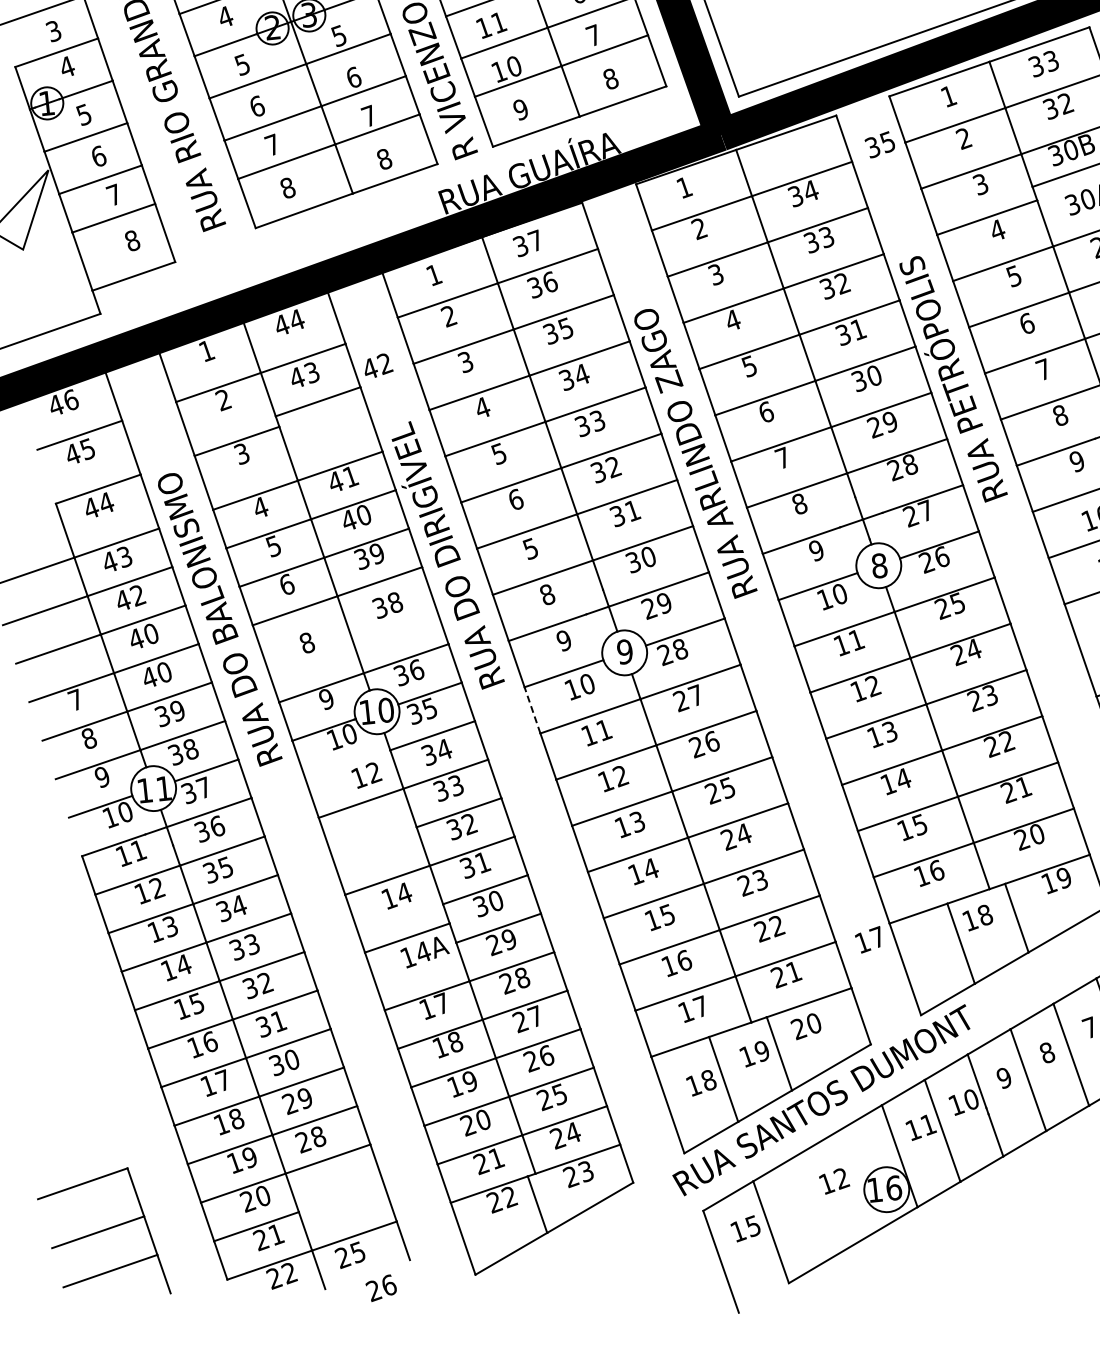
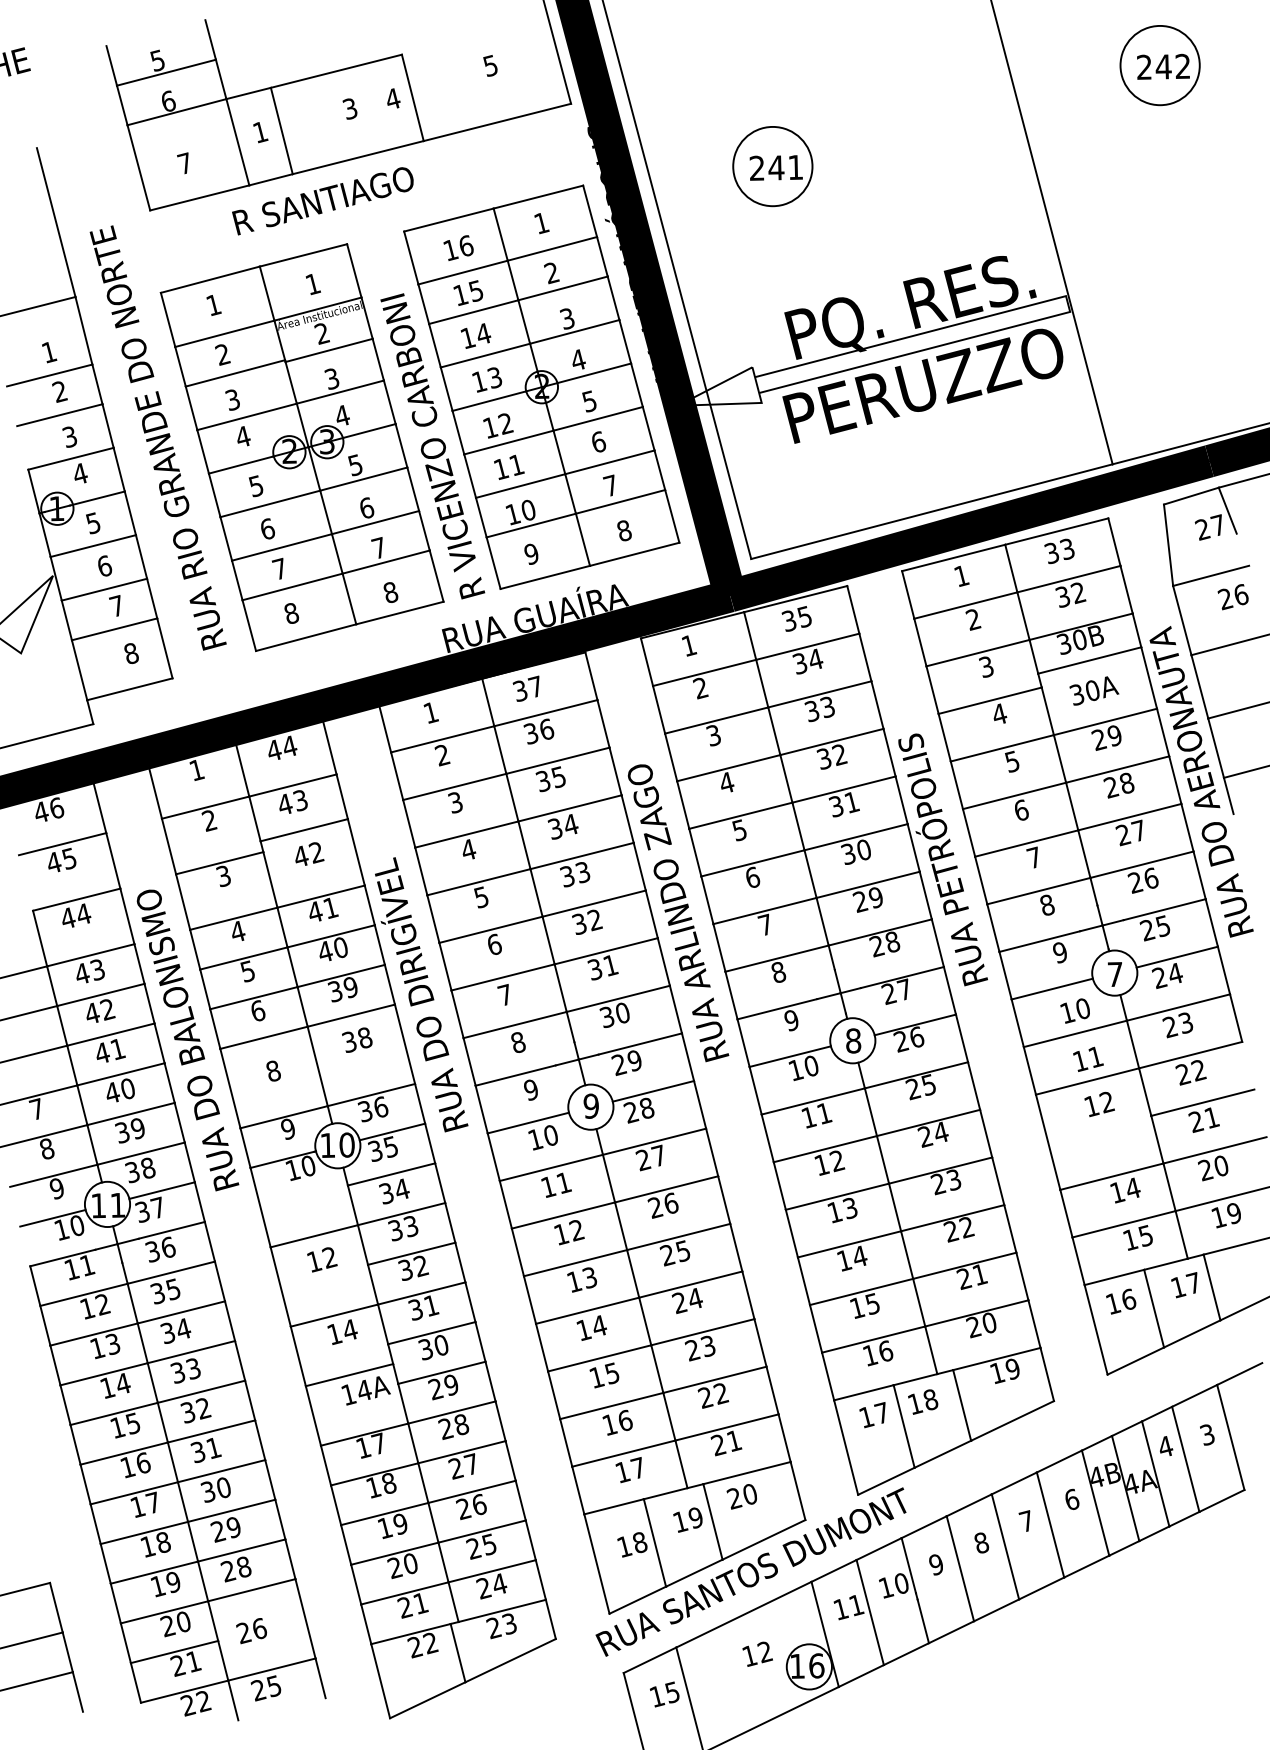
text: (879, 144) -> (796, 618), moved
text: (378, 365) -> (309, 853), moved
text: (529, 549) -> (504, 995), 5 -> 7
text: (150, 634) -> (117, 1049), 40 -> 41
line: (532, 710) -> (493, 1157), dashed -> solid
text: (366, 775) -> (322, 1259), moved
text: (868, 940) -> (872, 1415), moved
text: (381, 1288) -> (251, 1631), moved

